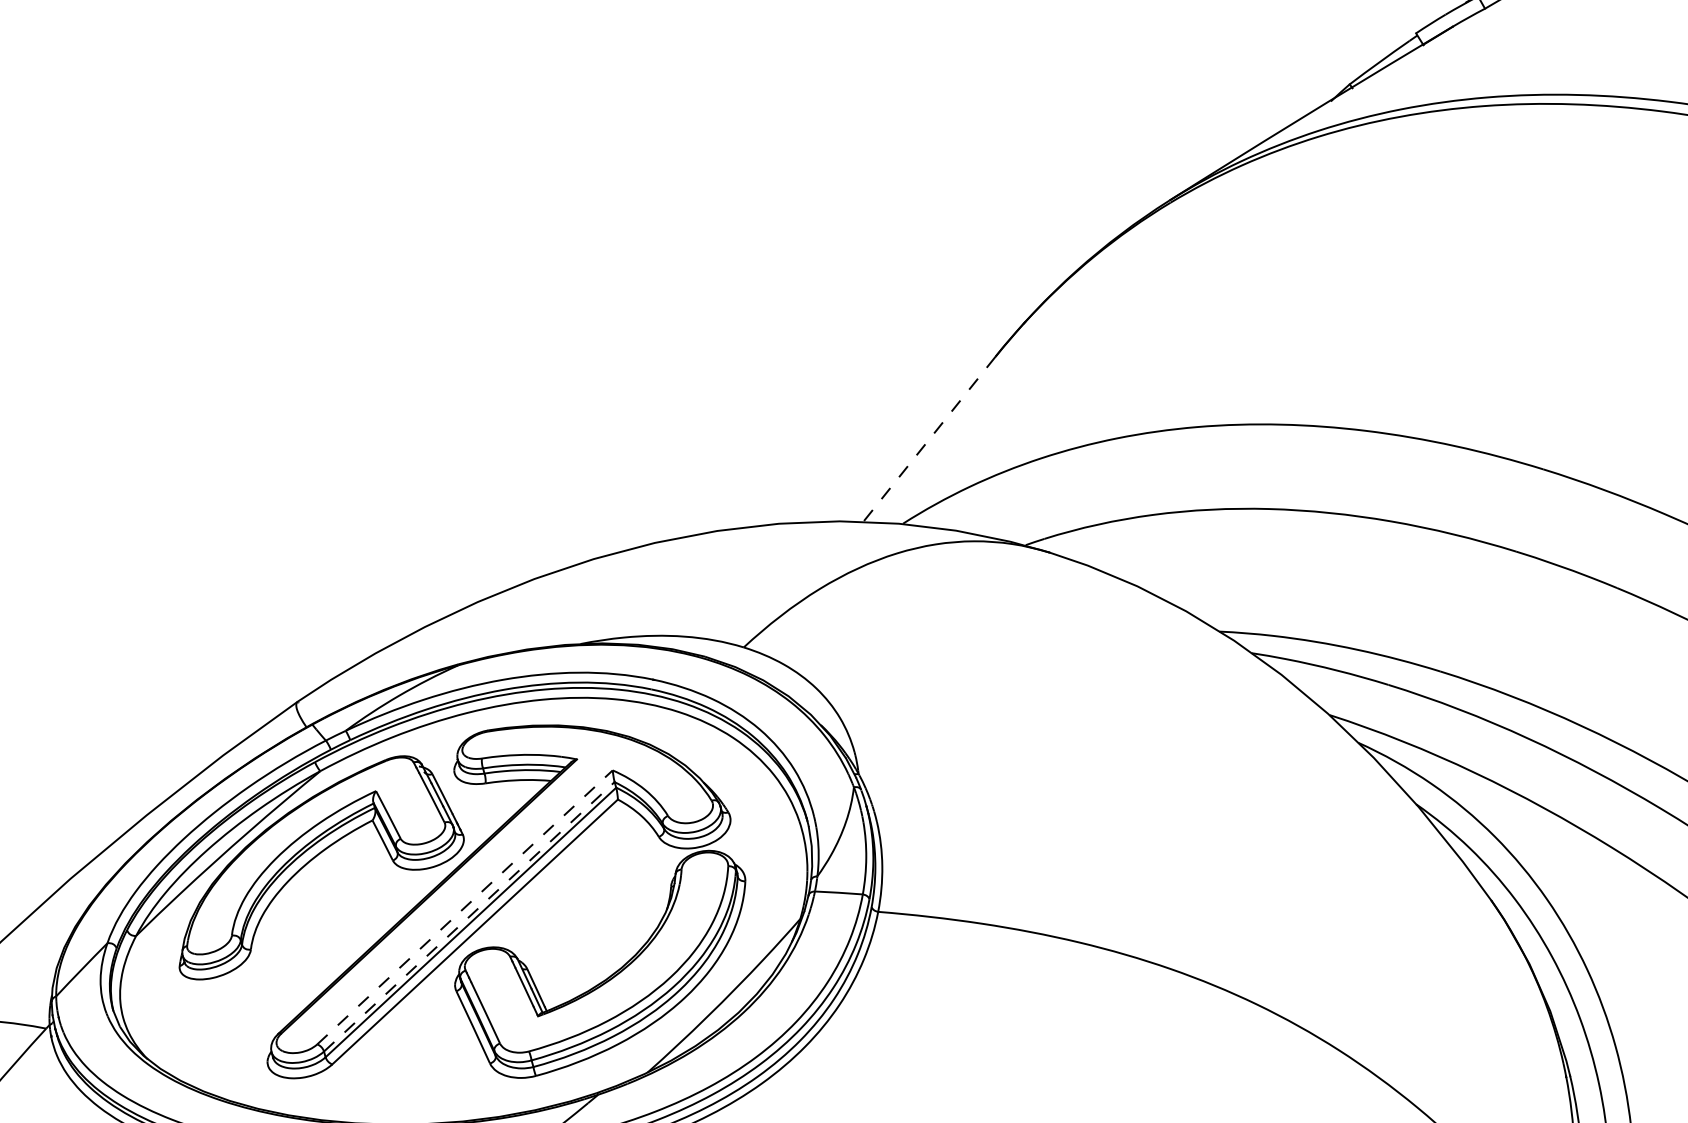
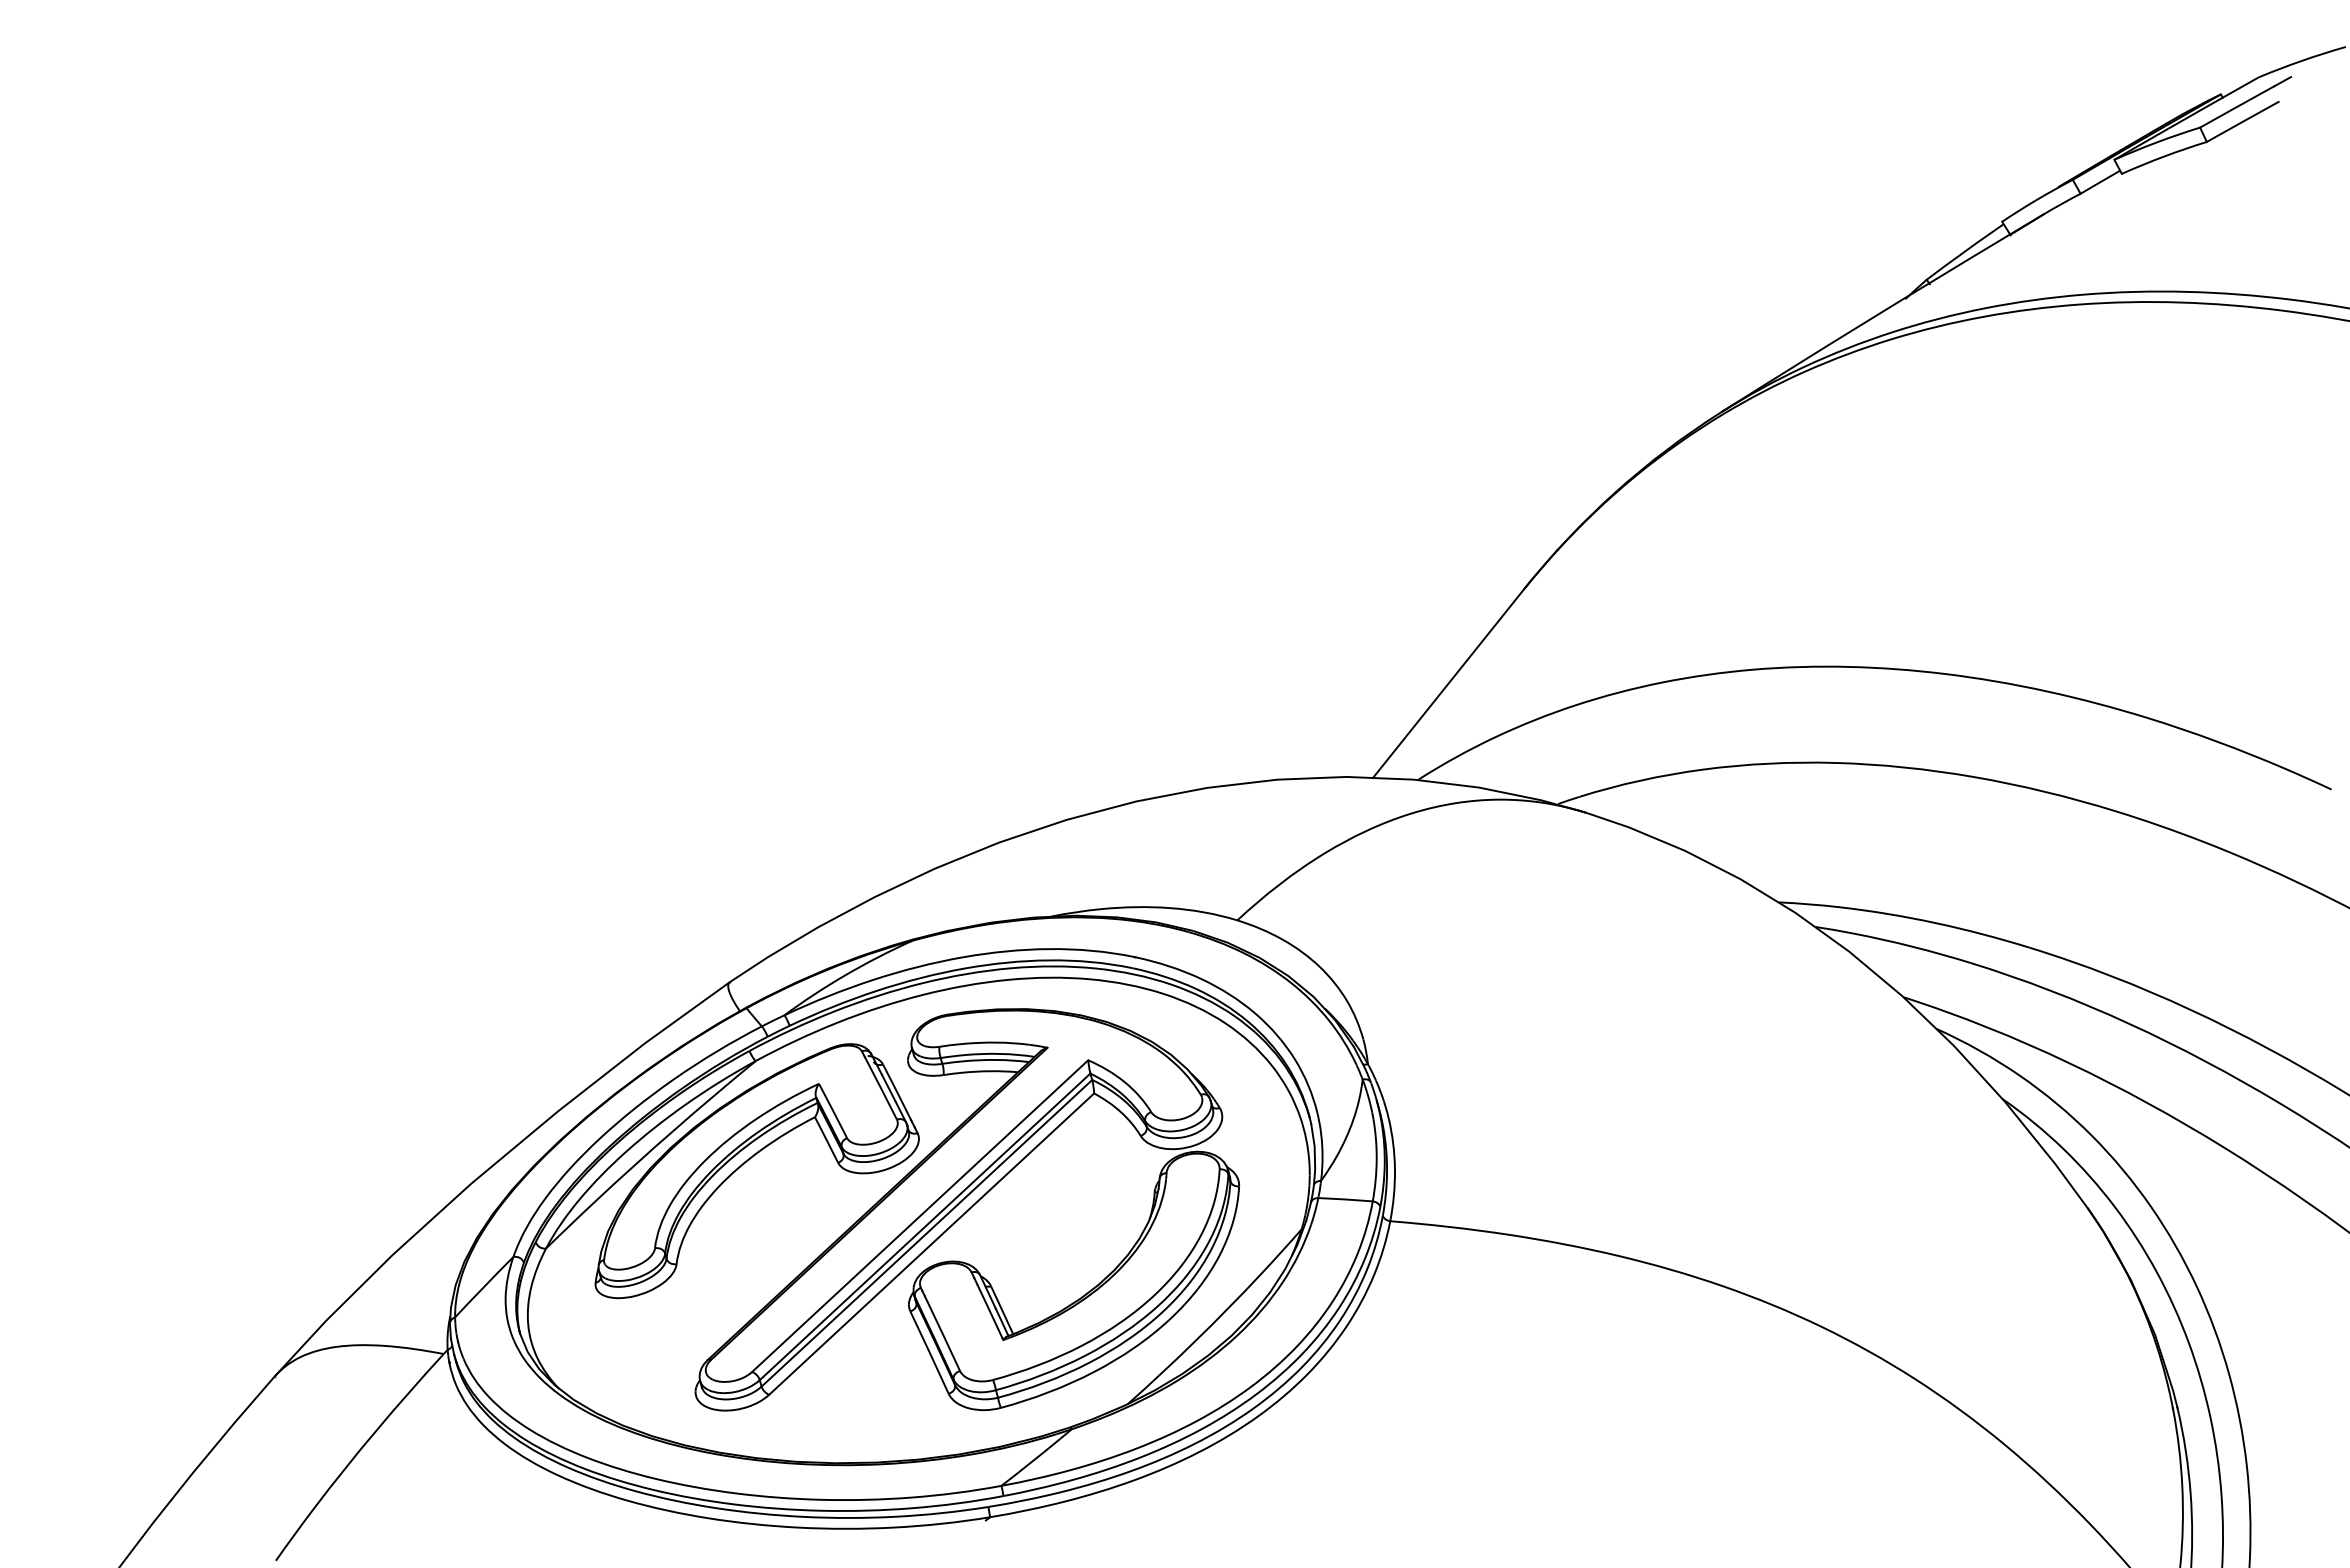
line: (929, 439) -> (1448, 683), dashed -> solid
line: (465, 906) -> (920, 1215), dashed -> solid
line: (469, 916) -> (925, 1226), dashed -> solid

